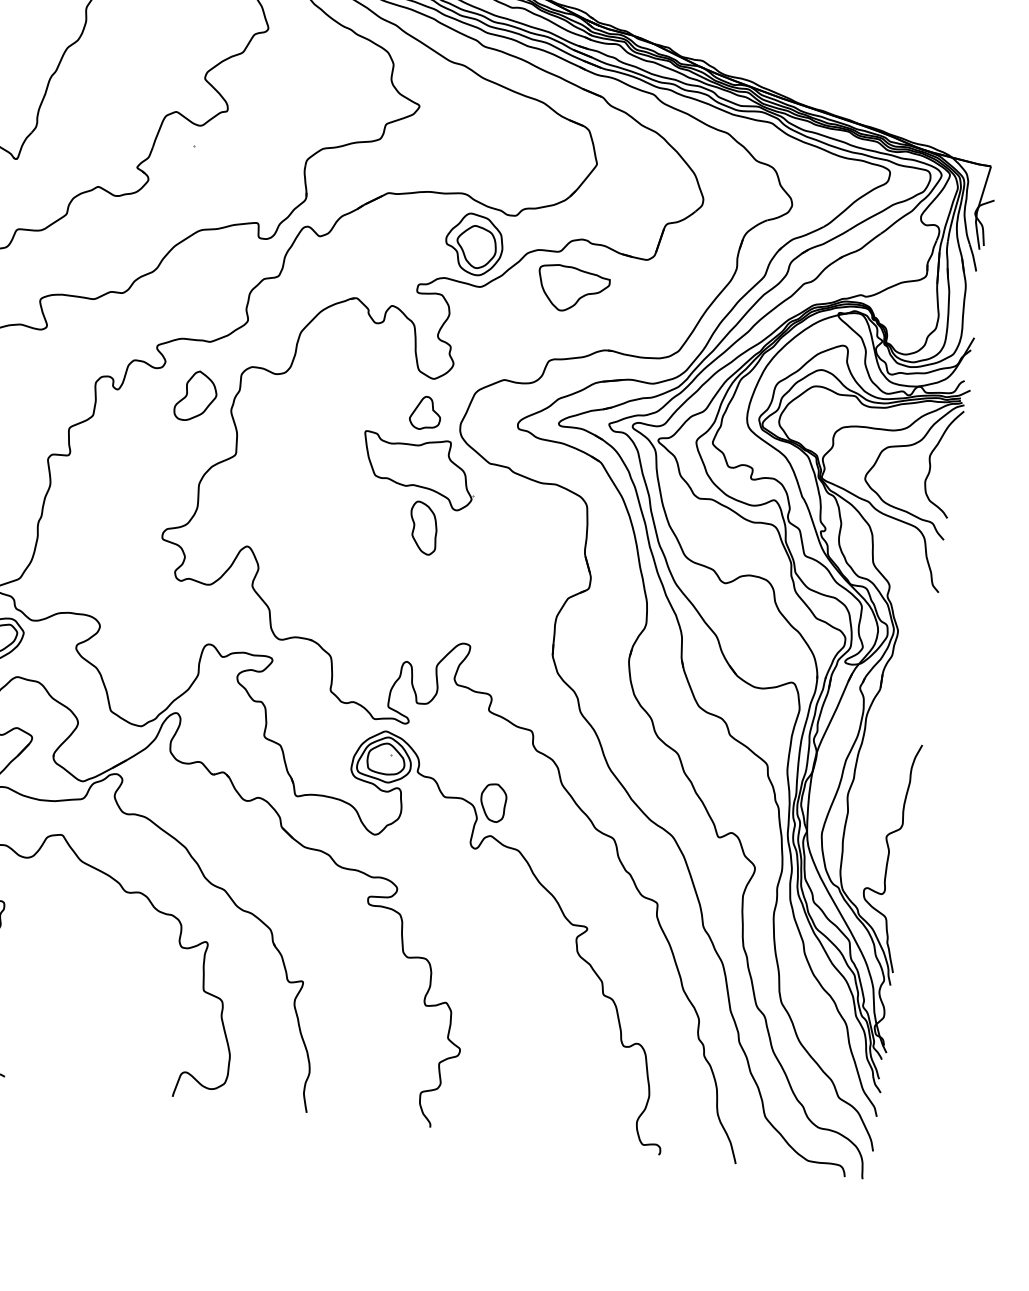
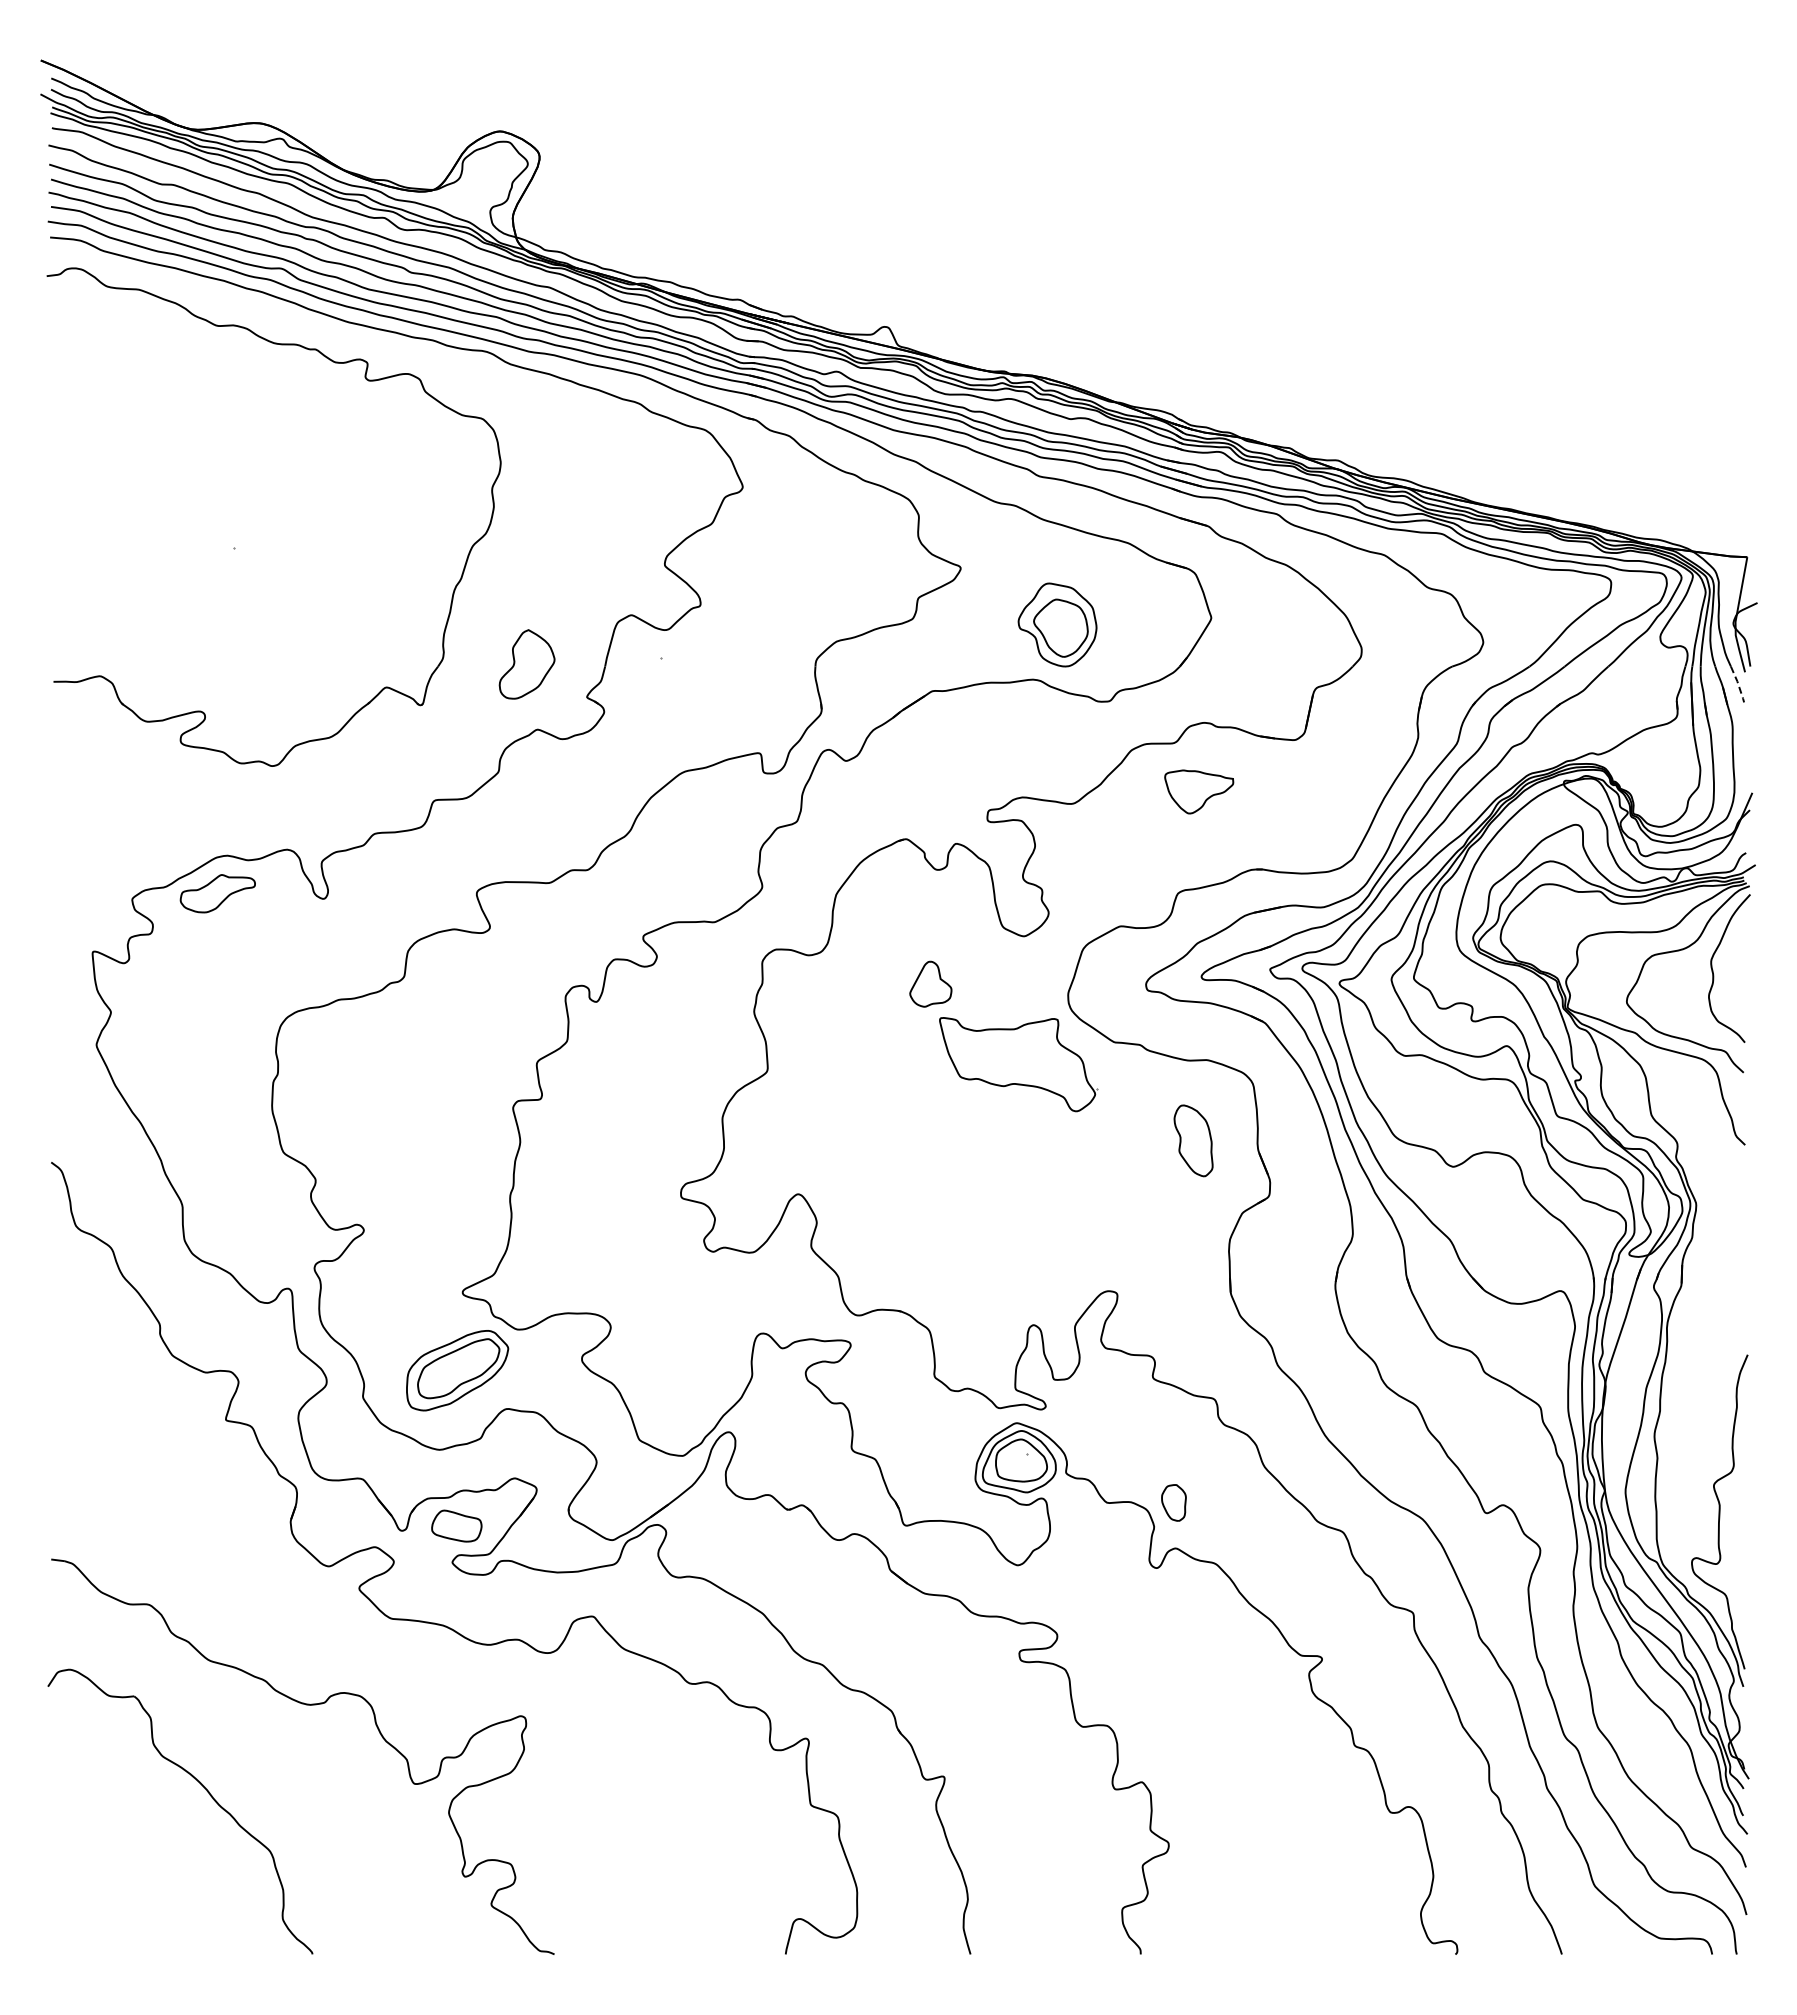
part: (474, 244) -> (1057, 624), moved
line: (973, 258) -> (1738, 684), solid -> dashed
part: (572, 288) -> (1198, 791), size x0.7
part: (195, 396) -> (526, 664), moved
part: (425, 412) -> (930, 983), moved
part: (423, 527) -> (1193, 1140), moved
part: (493, 802) -> (1173, 1502), size x0.7

